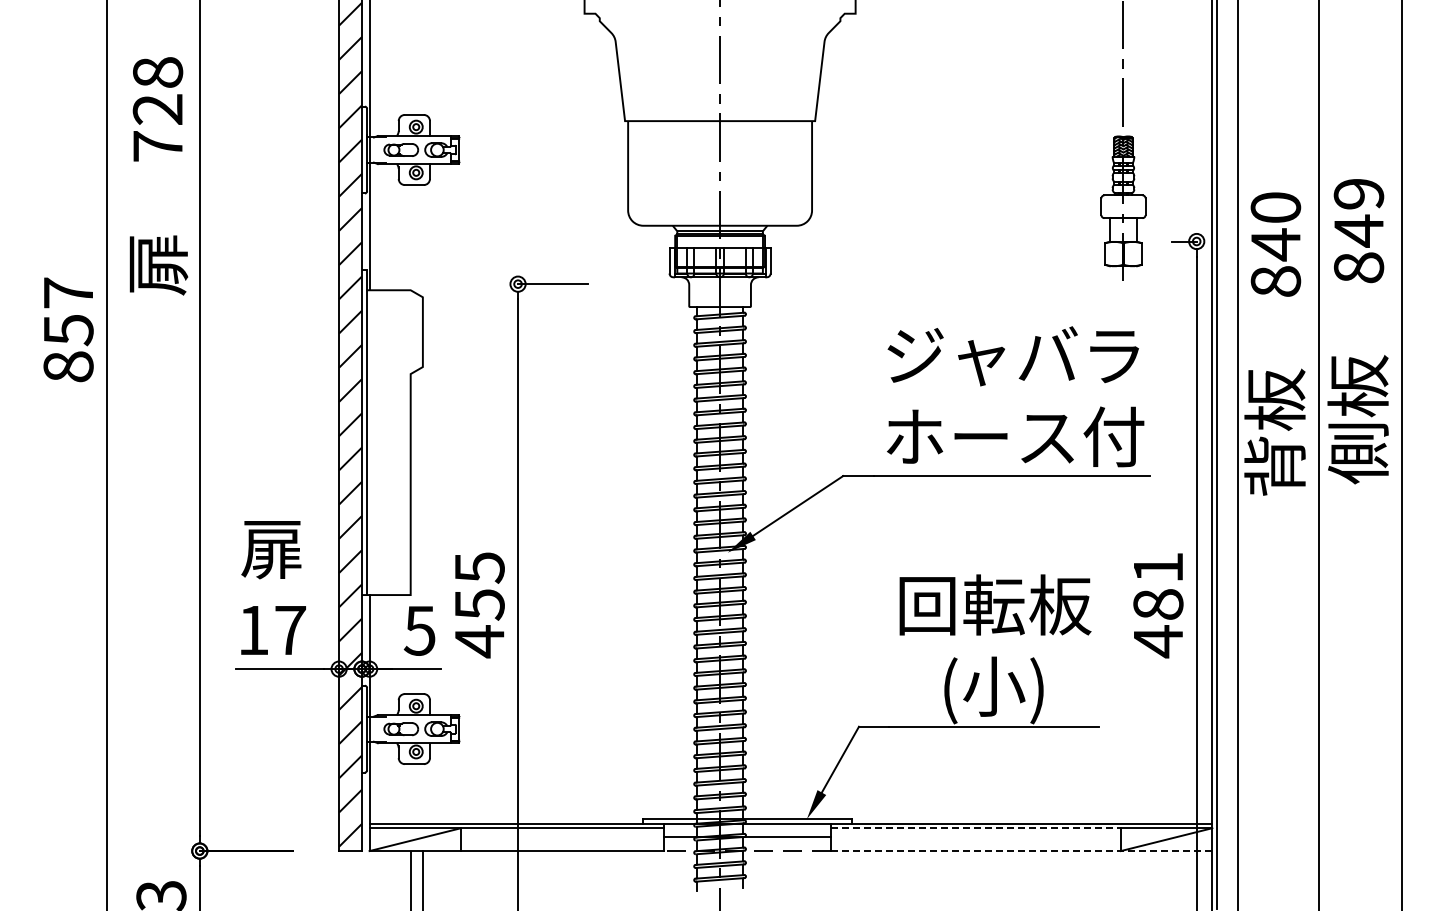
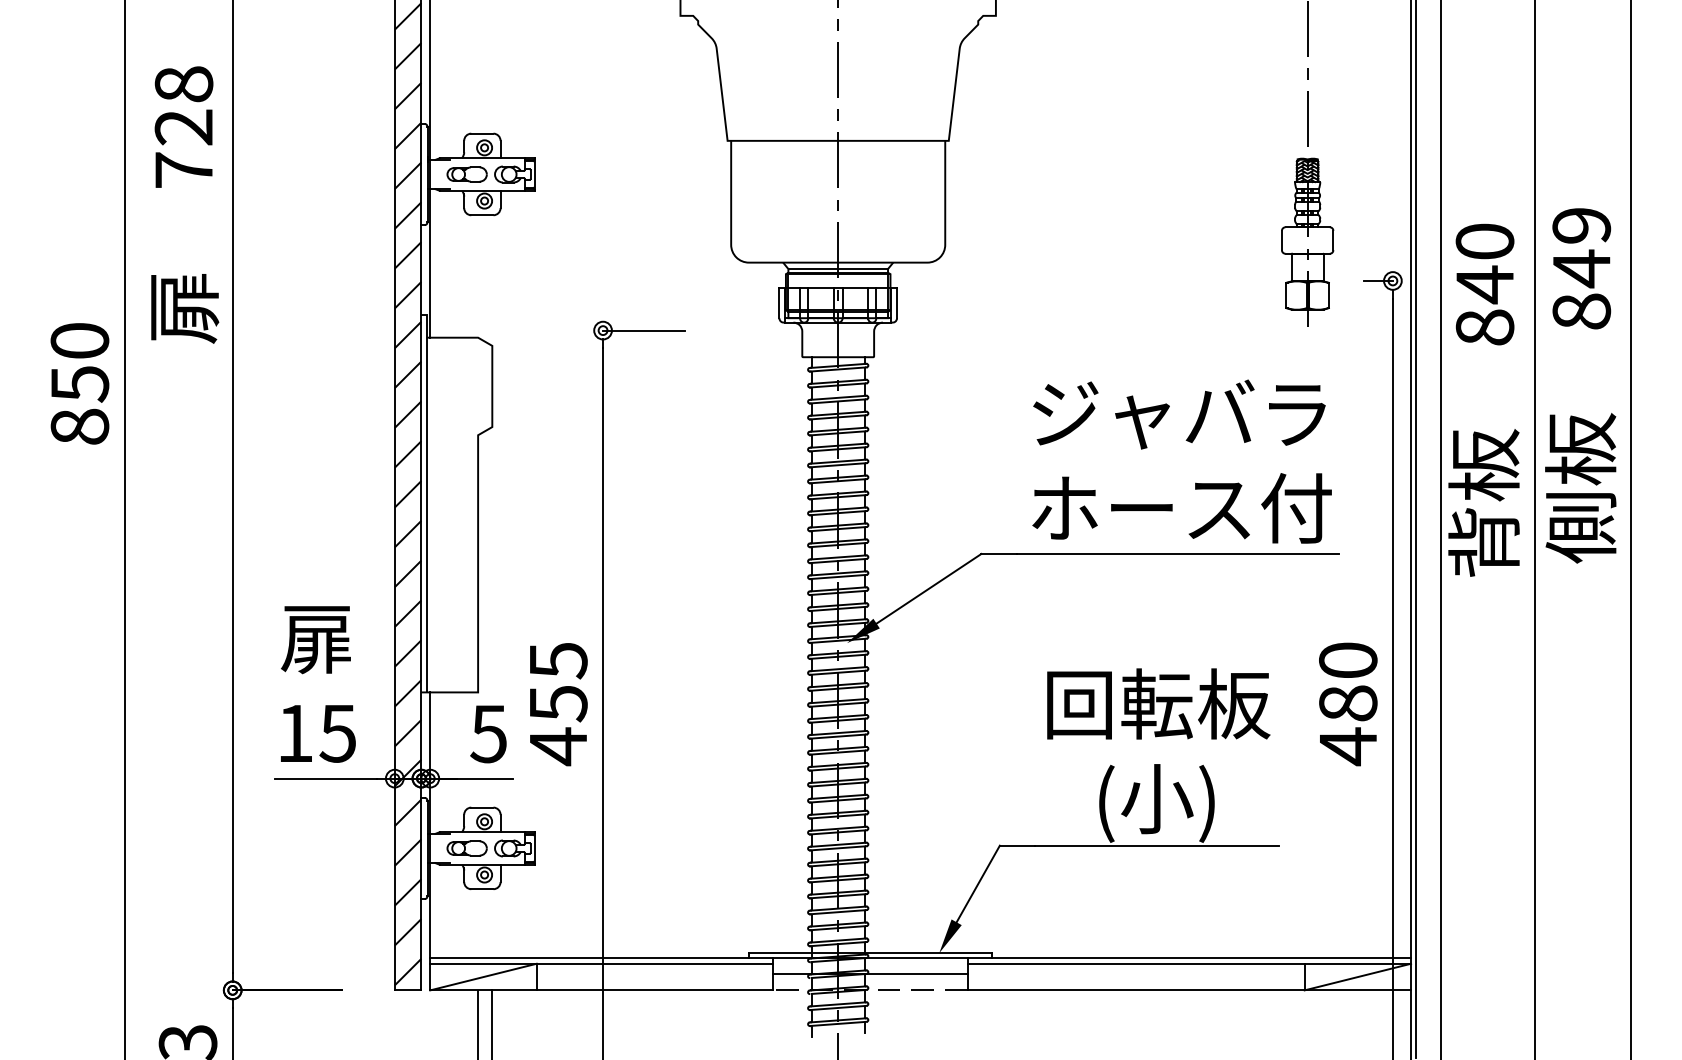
text: (68, 292) -> (79, 340), 857 -> 850
text: (1158, 567) -> (1348, 660), 481 -> 480
text: (290, 630) -> (338, 733), 17 -> 15
line: (976, 828) -> (1136, 964), dashed -> solid
line: (1022, 851) -> (1190, 990), dashed -> solid

